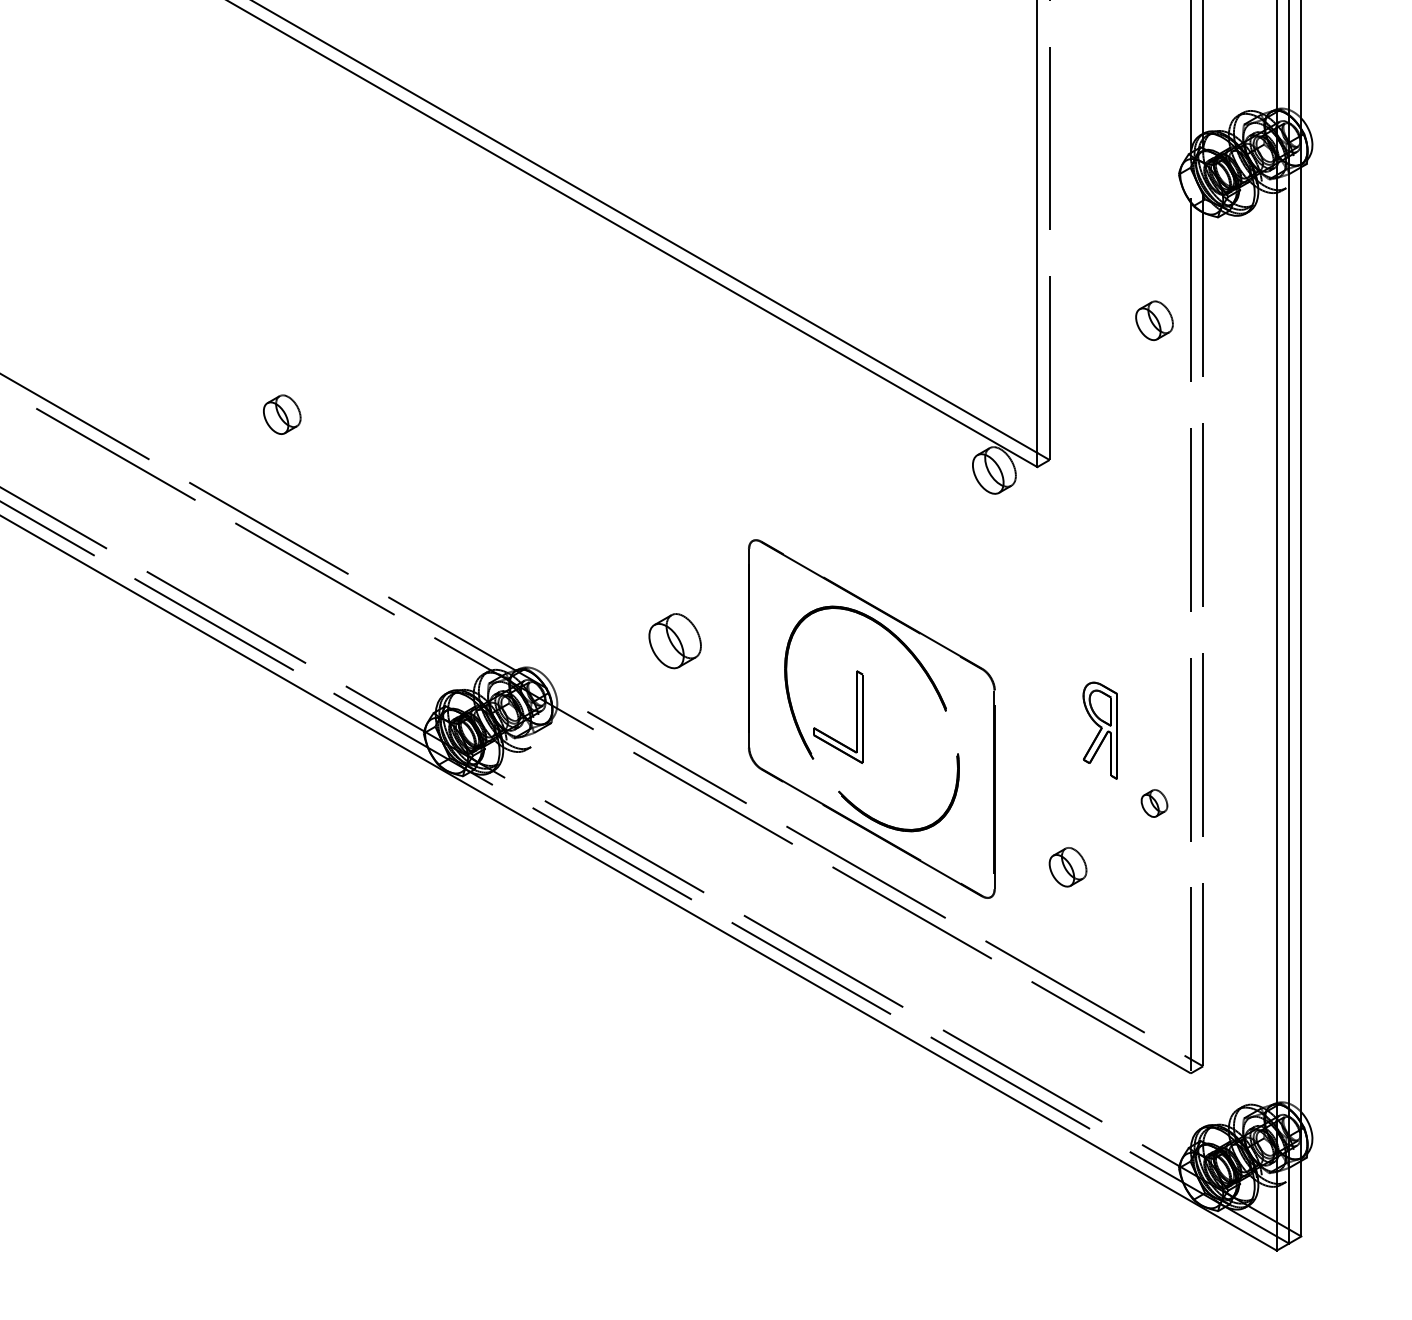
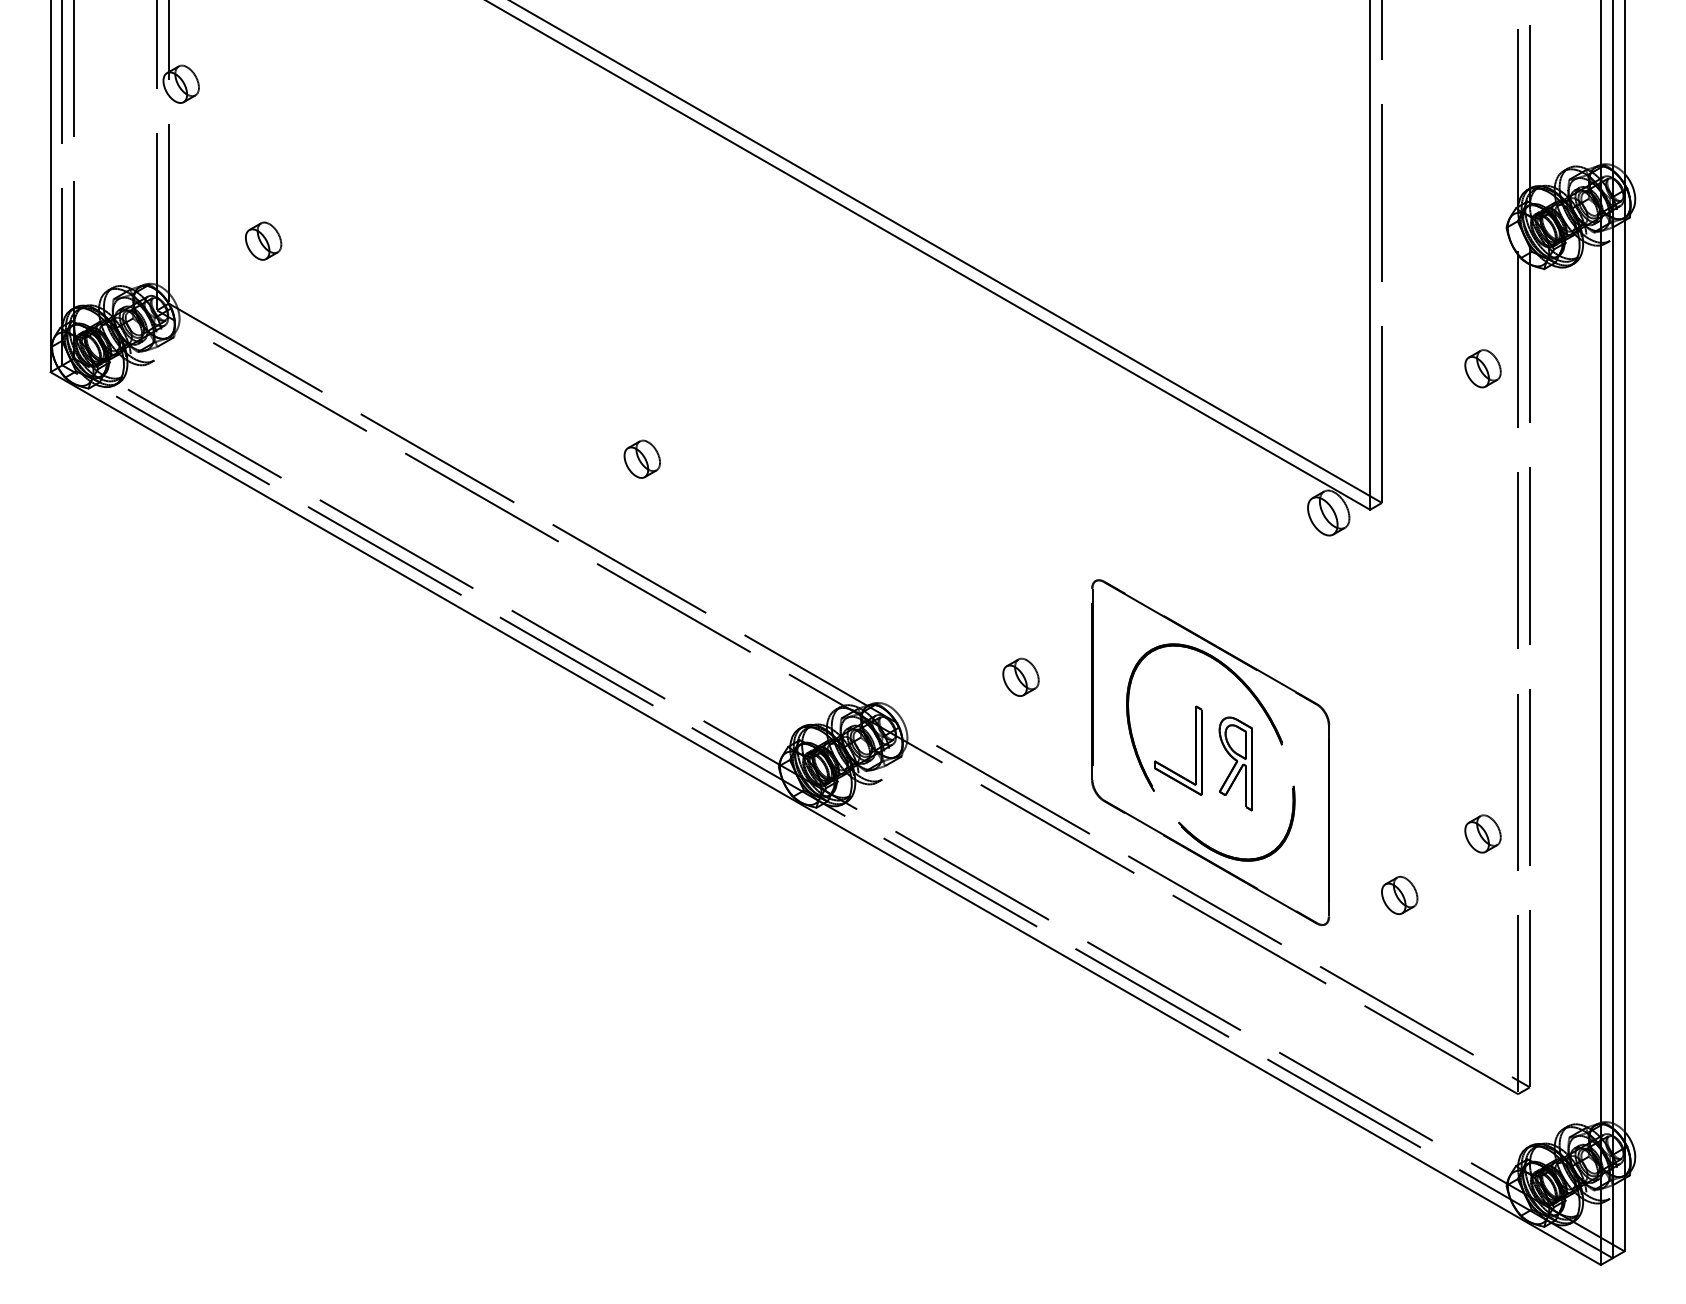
part: (674, 640) -> (1020, 676), size x0.71
part: (1100, 730) -> (1235, 763), moved
part: (1153, 802) -> (1482, 833), size x1.43

